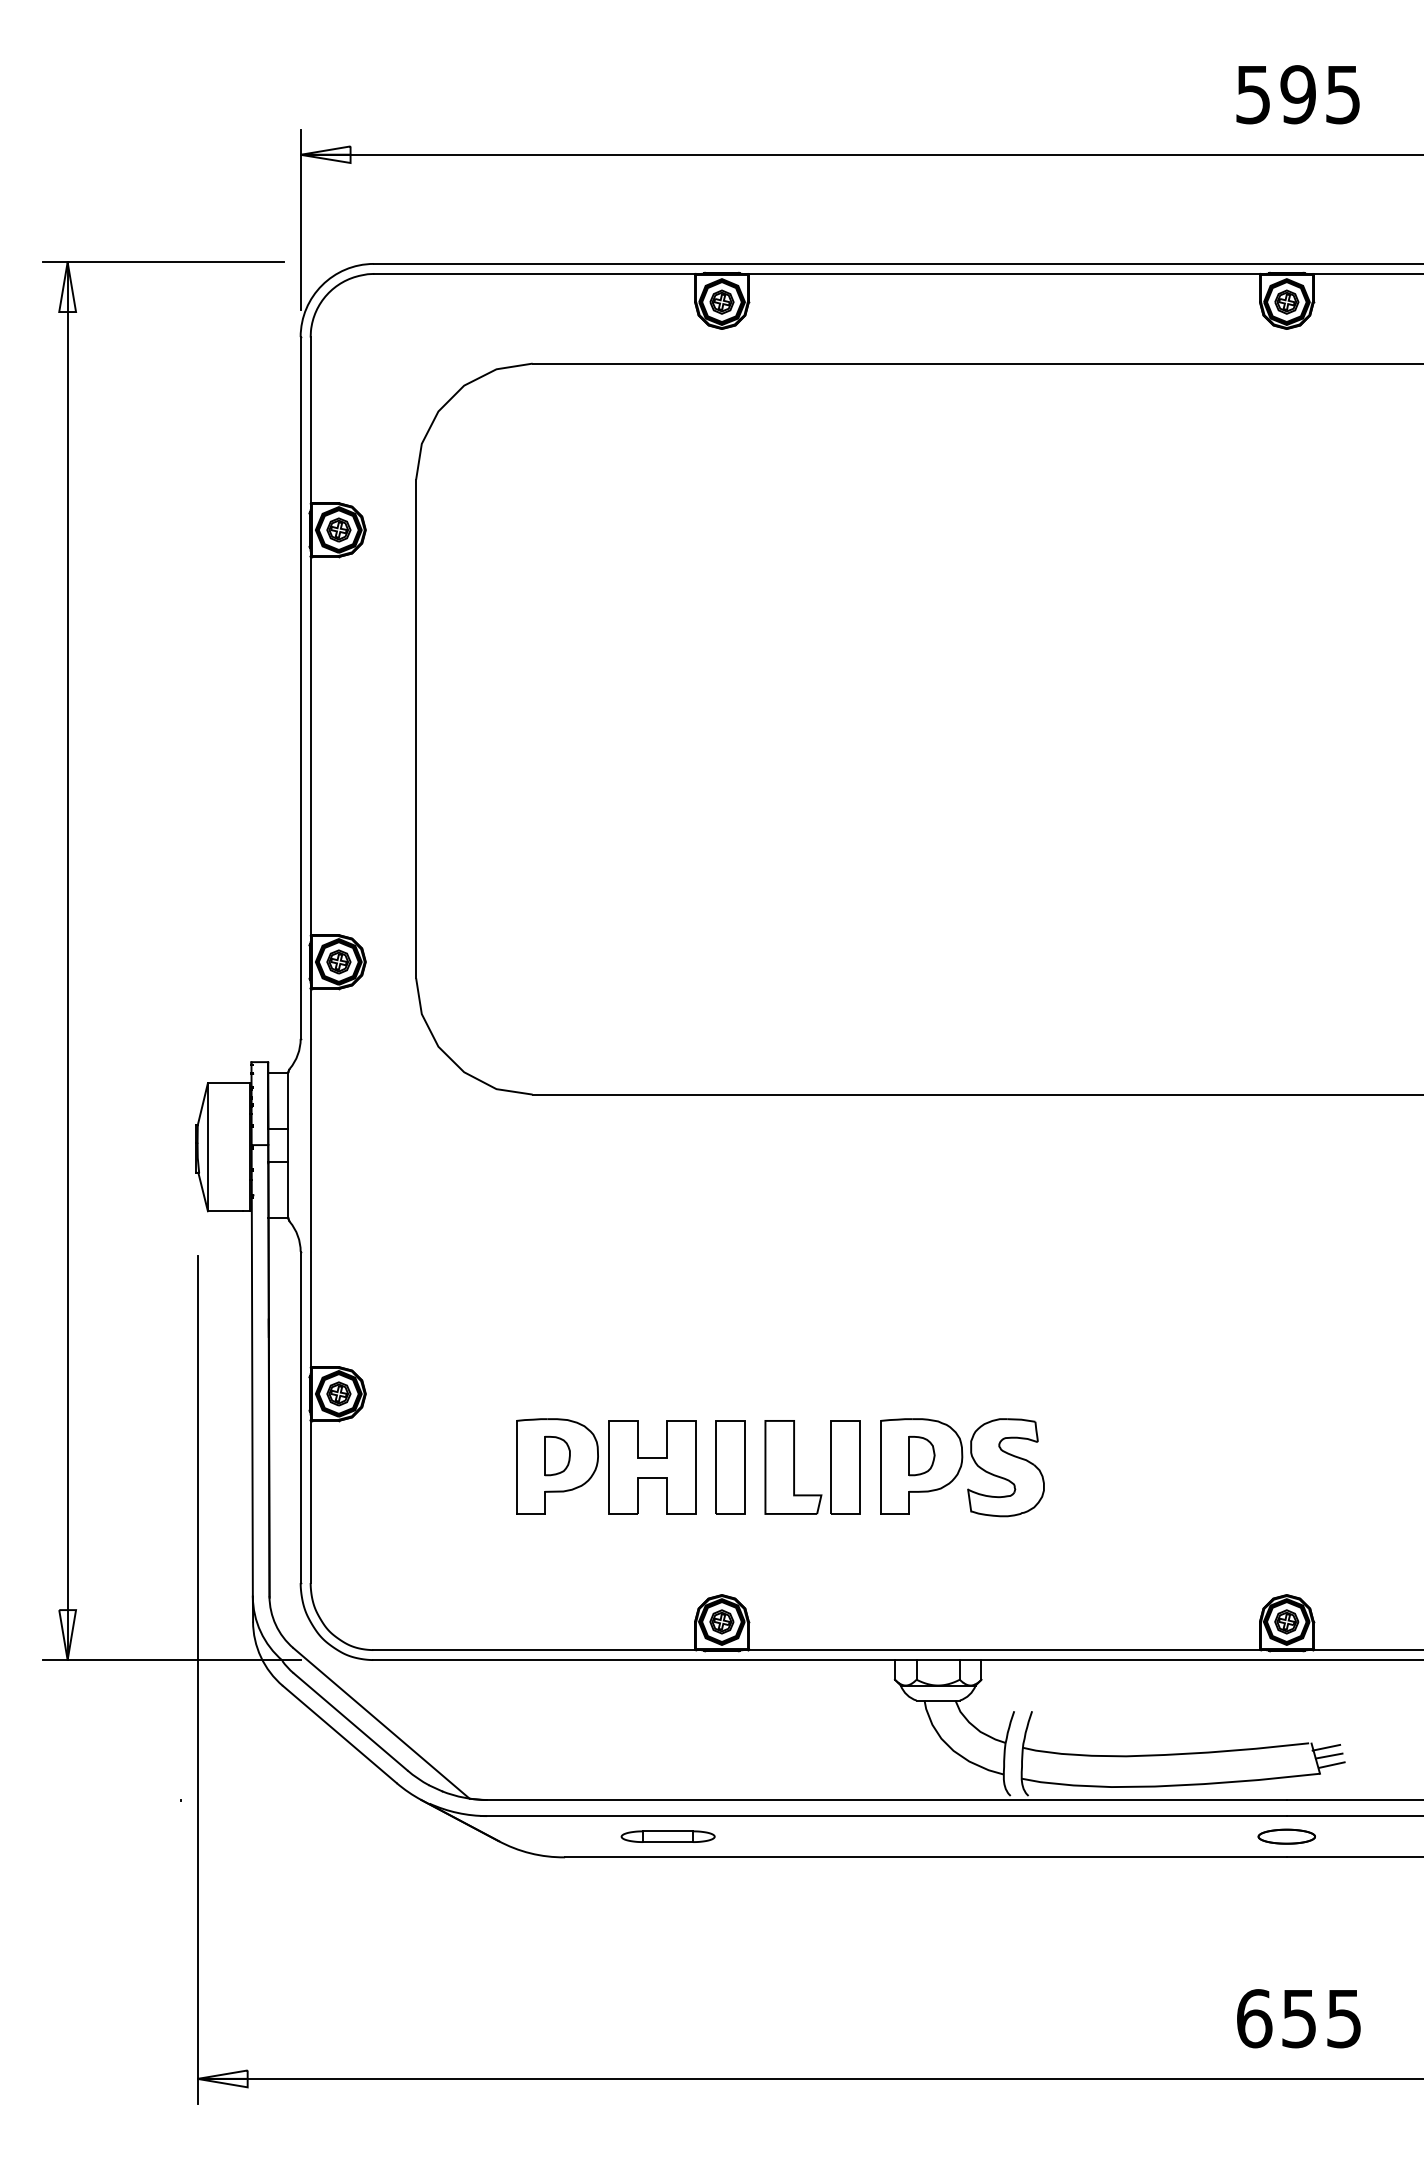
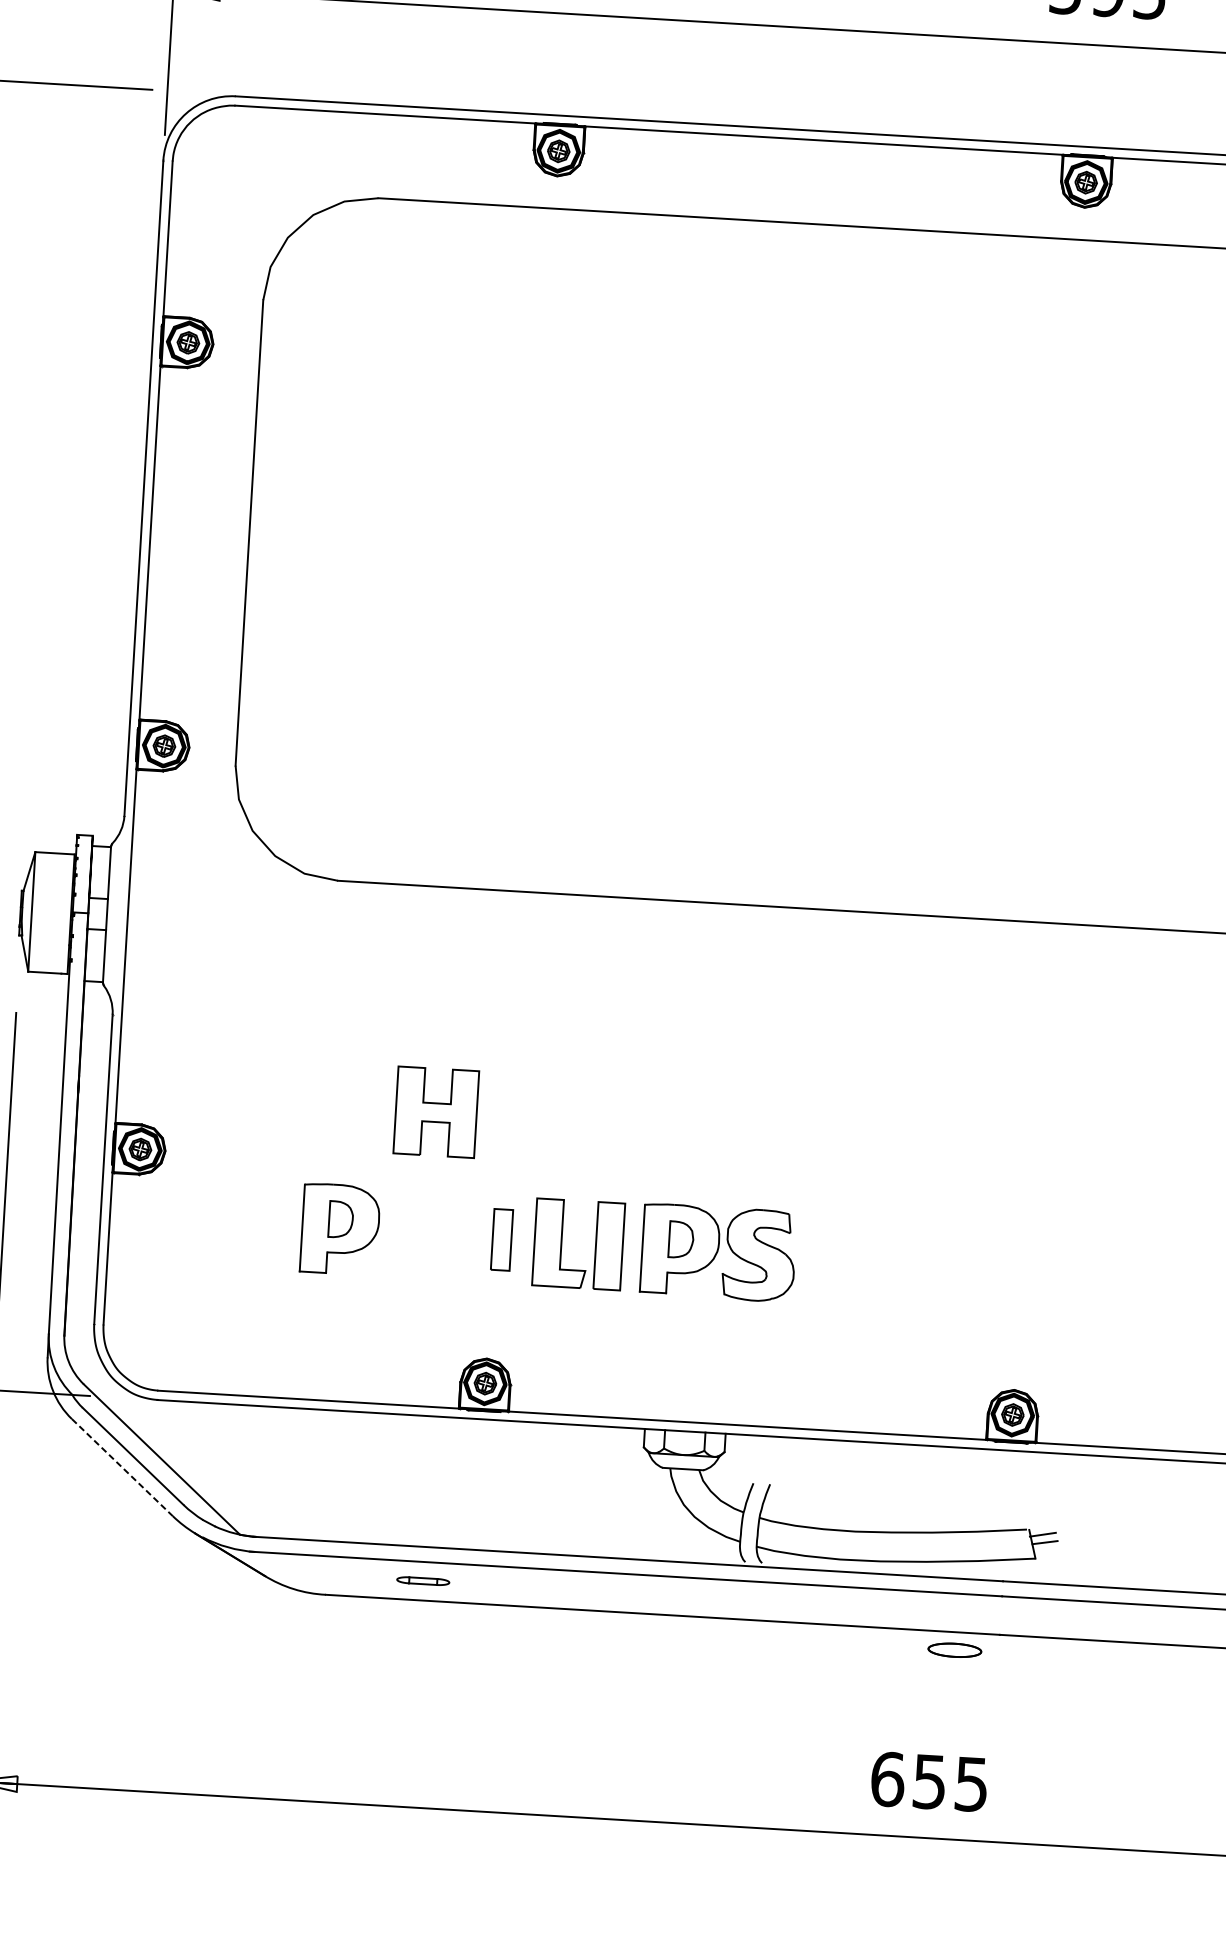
part: (652, 1467) -> (436, 1112), moved
part: (730, 1467) -> (502, 1239), size x0.7
line: (339, 1734) -> (122, 1467), solid -> dashed
line: (1331, 1764) -> (1046, 1550), removed
part: (667, 1836) -> (422, 1581), size x0.6
part: (1286, 1836) -> (954, 1650), moved
text: (1298, 2018) -> (928, 1781), moved

